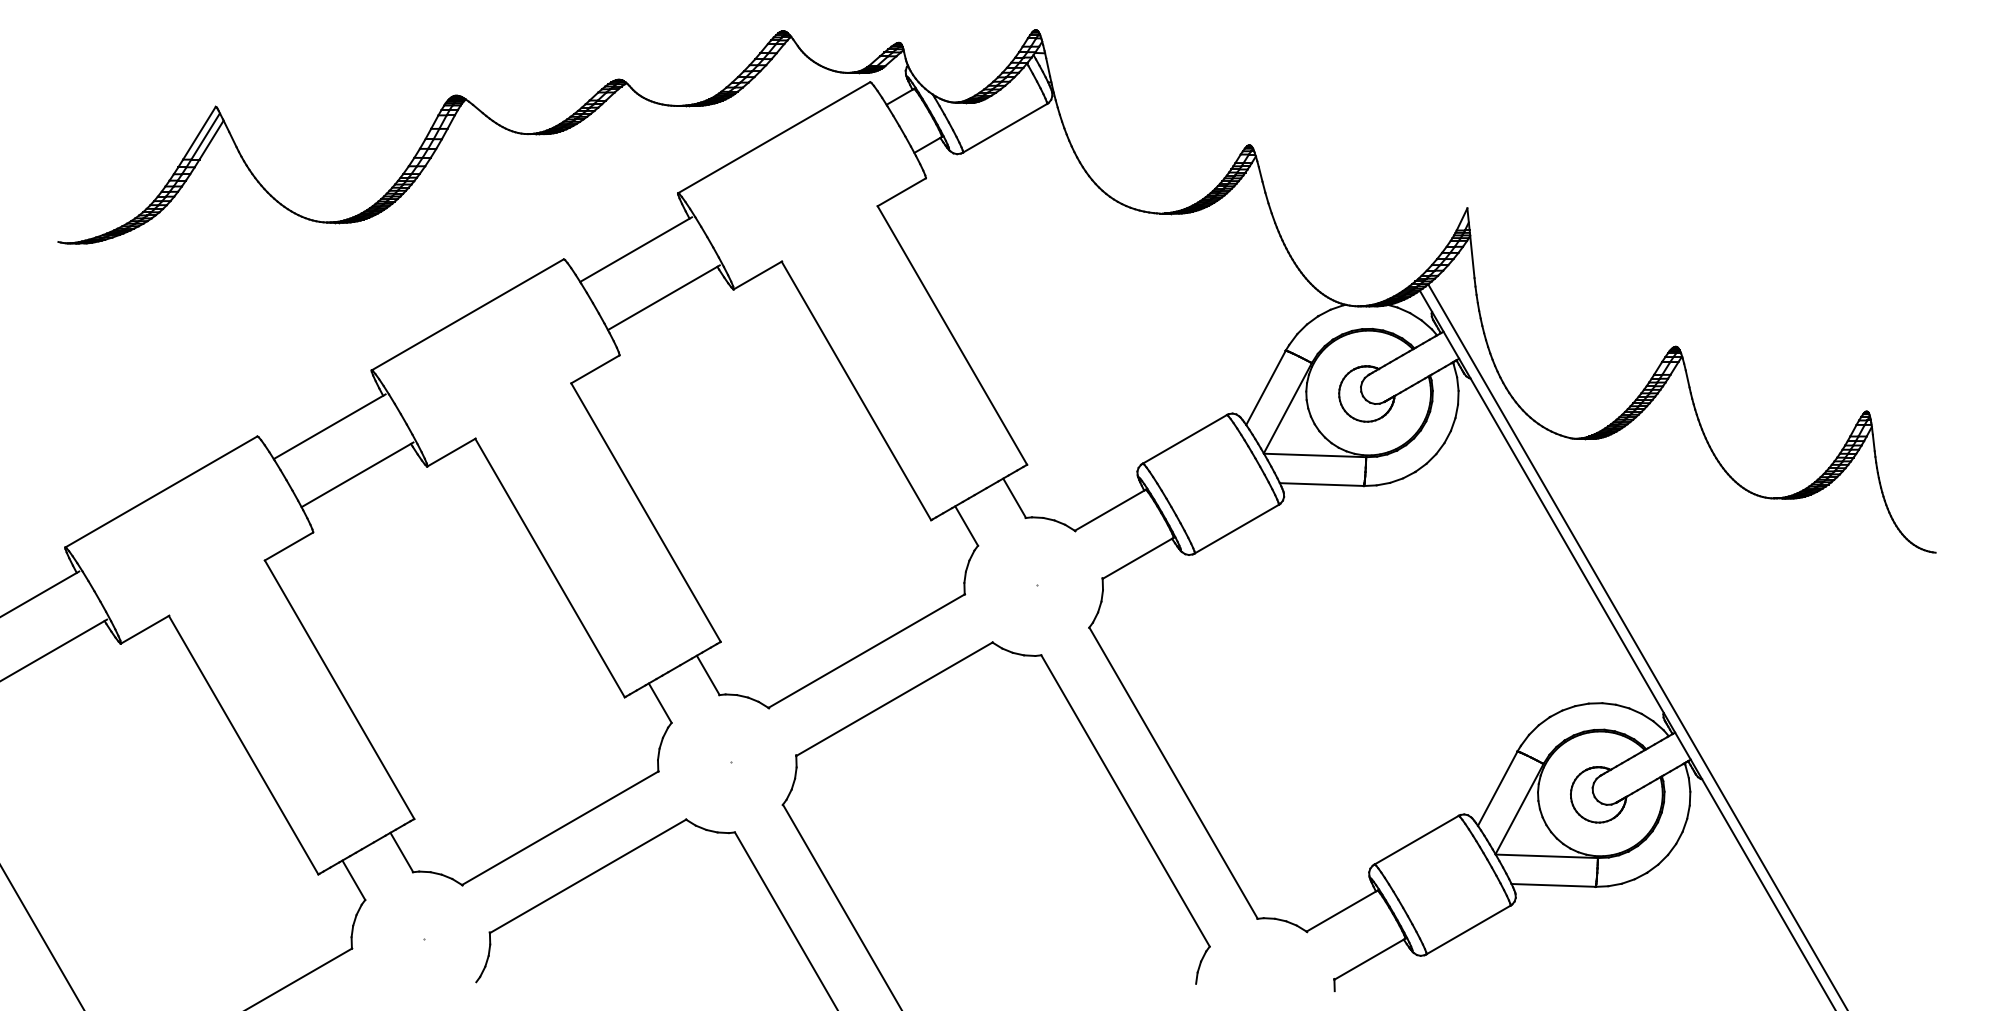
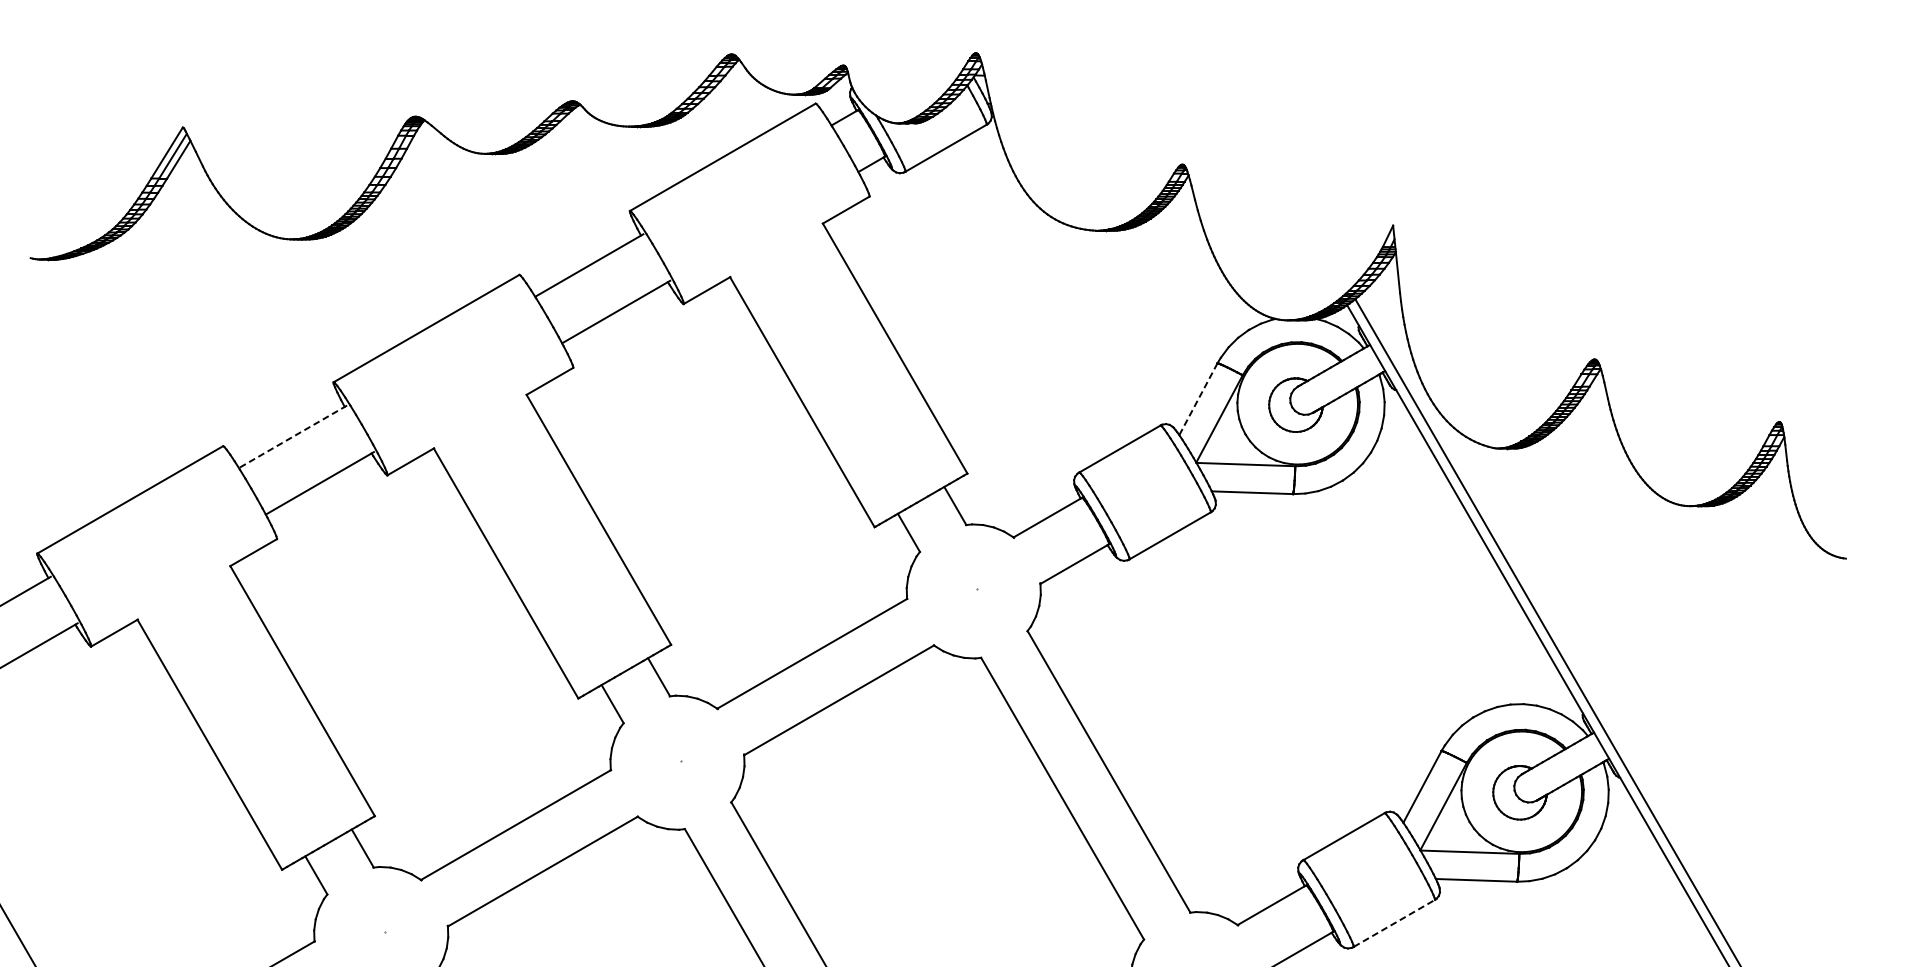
line: (1265, 388) -> (1197, 399), solid -> dashed
line: (329, 426) -> (292, 436), solid -> dashed
line: (1468, 929) -> (1394, 922), solid -> dashed

